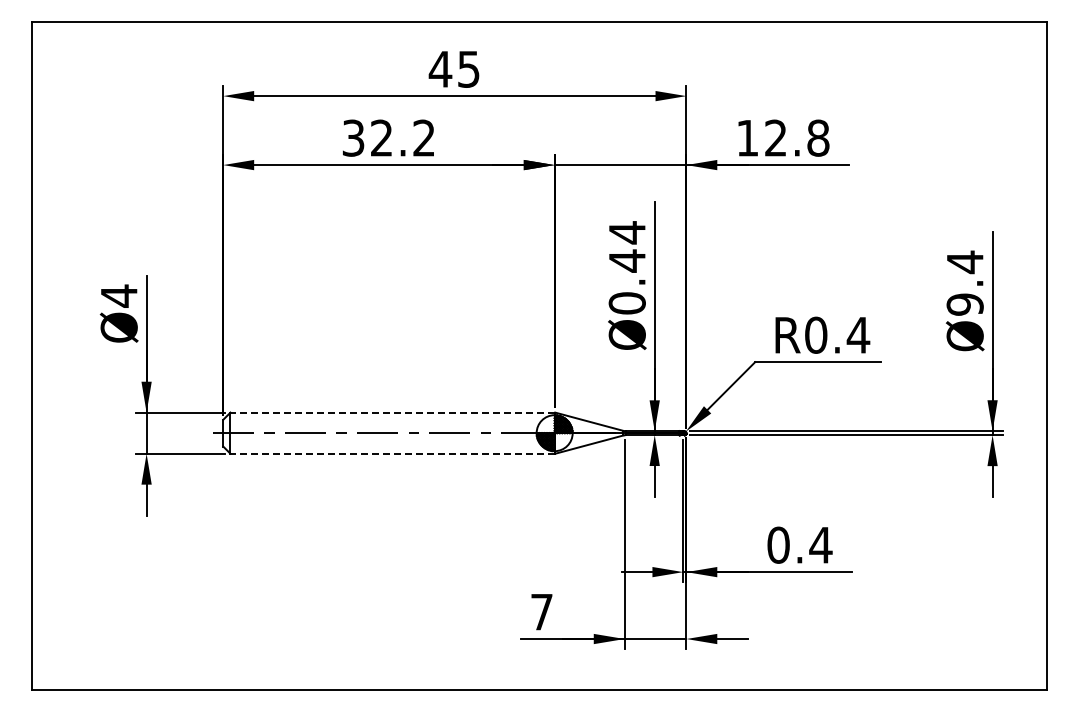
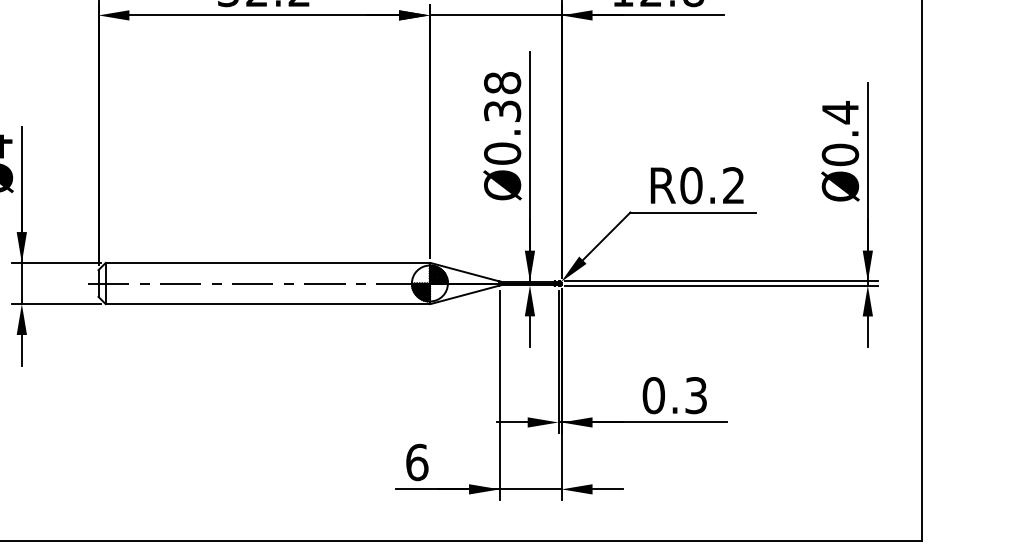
text: (626, 246) -> (501, 96), Ø0.44 -> Ø0.38
text: (964, 304) -> (839, 154), Ø9.4 -> Ø0.4
text: (858, 334) -> (733, 184), R0.4 -> R0.2
line: (392, 412) -> (267, 262), dashed -> solid
line: (392, 453) -> (267, 303), dashed -> solid
text: (820, 544) -> (695, 394), 0.4 -> 0.3
text: (542, 611) -> (417, 461), 7 -> 6

